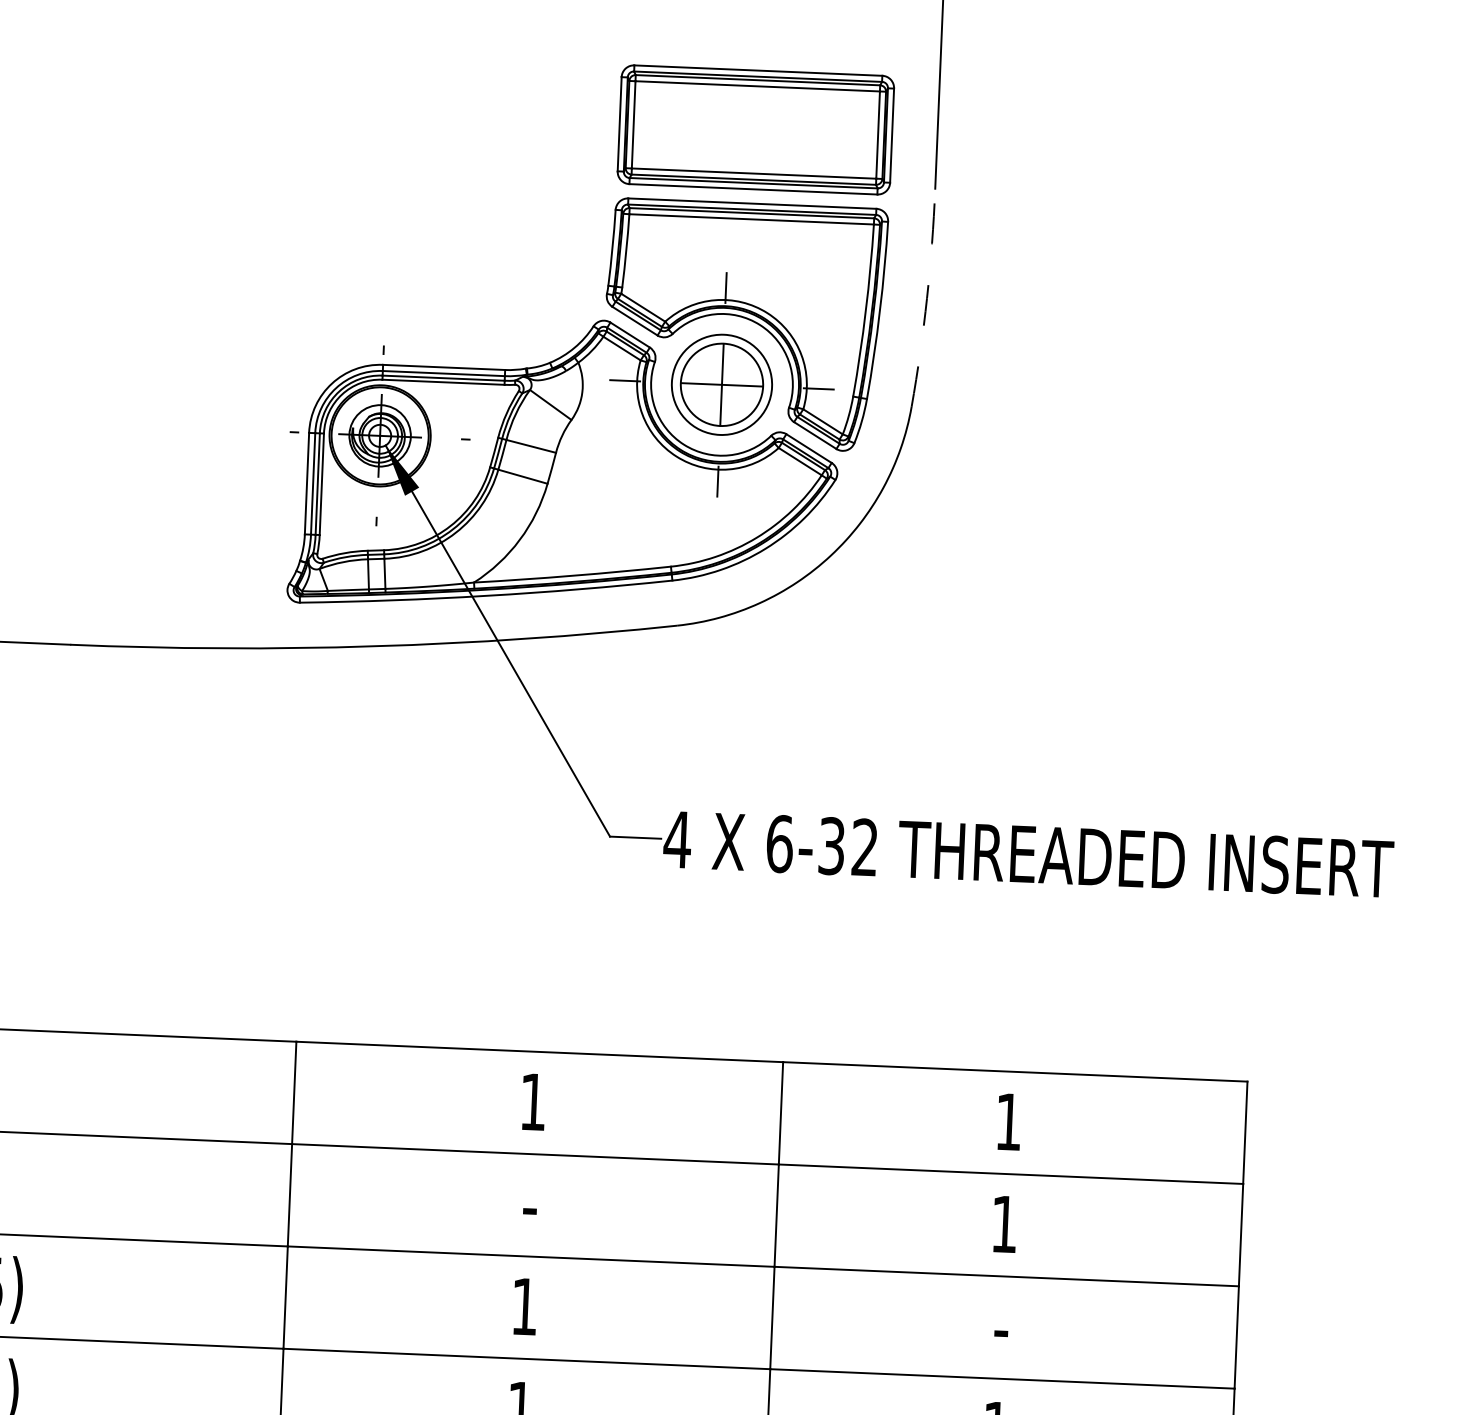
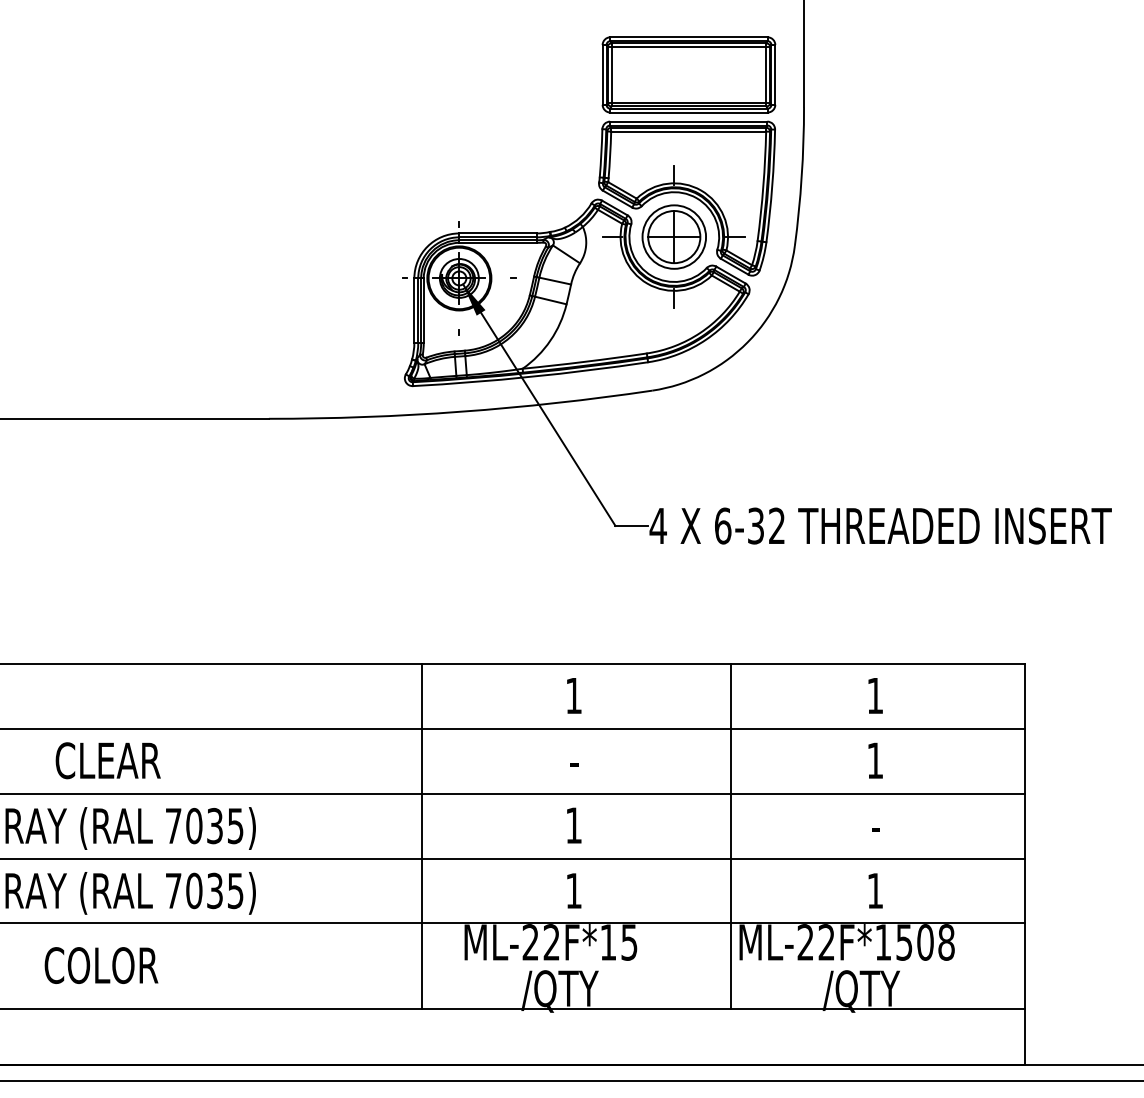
arc: (926, 297) -> (801, 176), dashed -> solid

